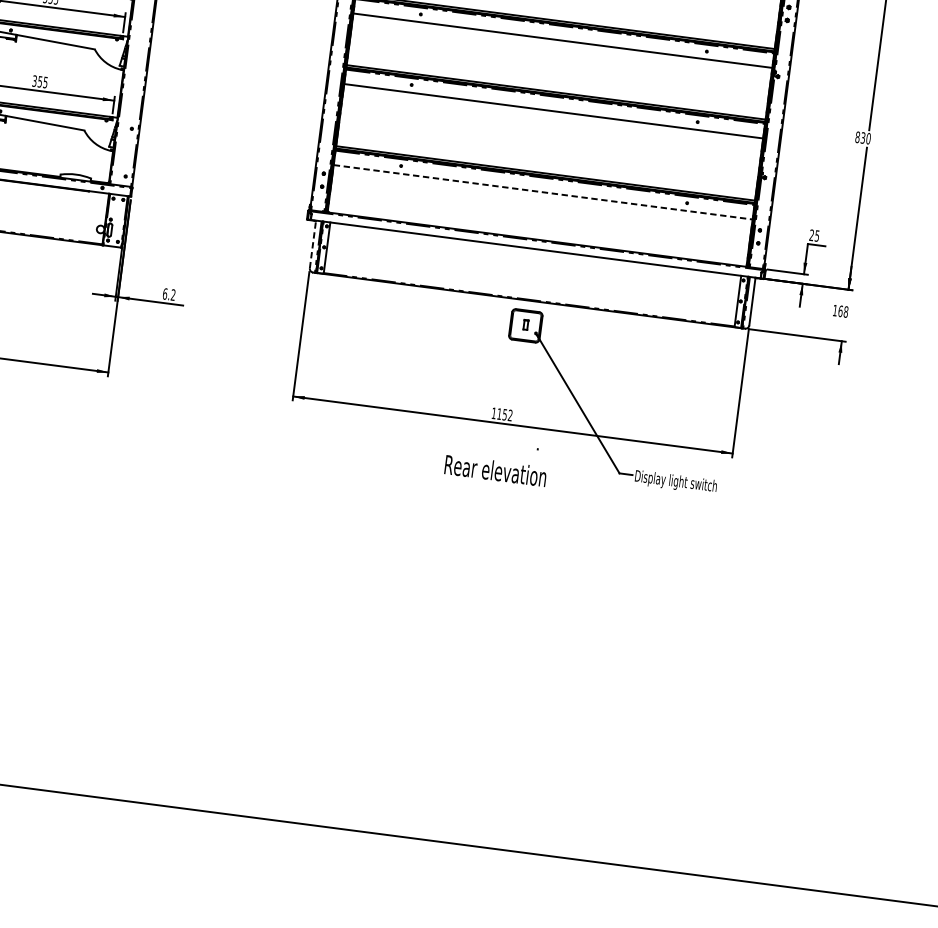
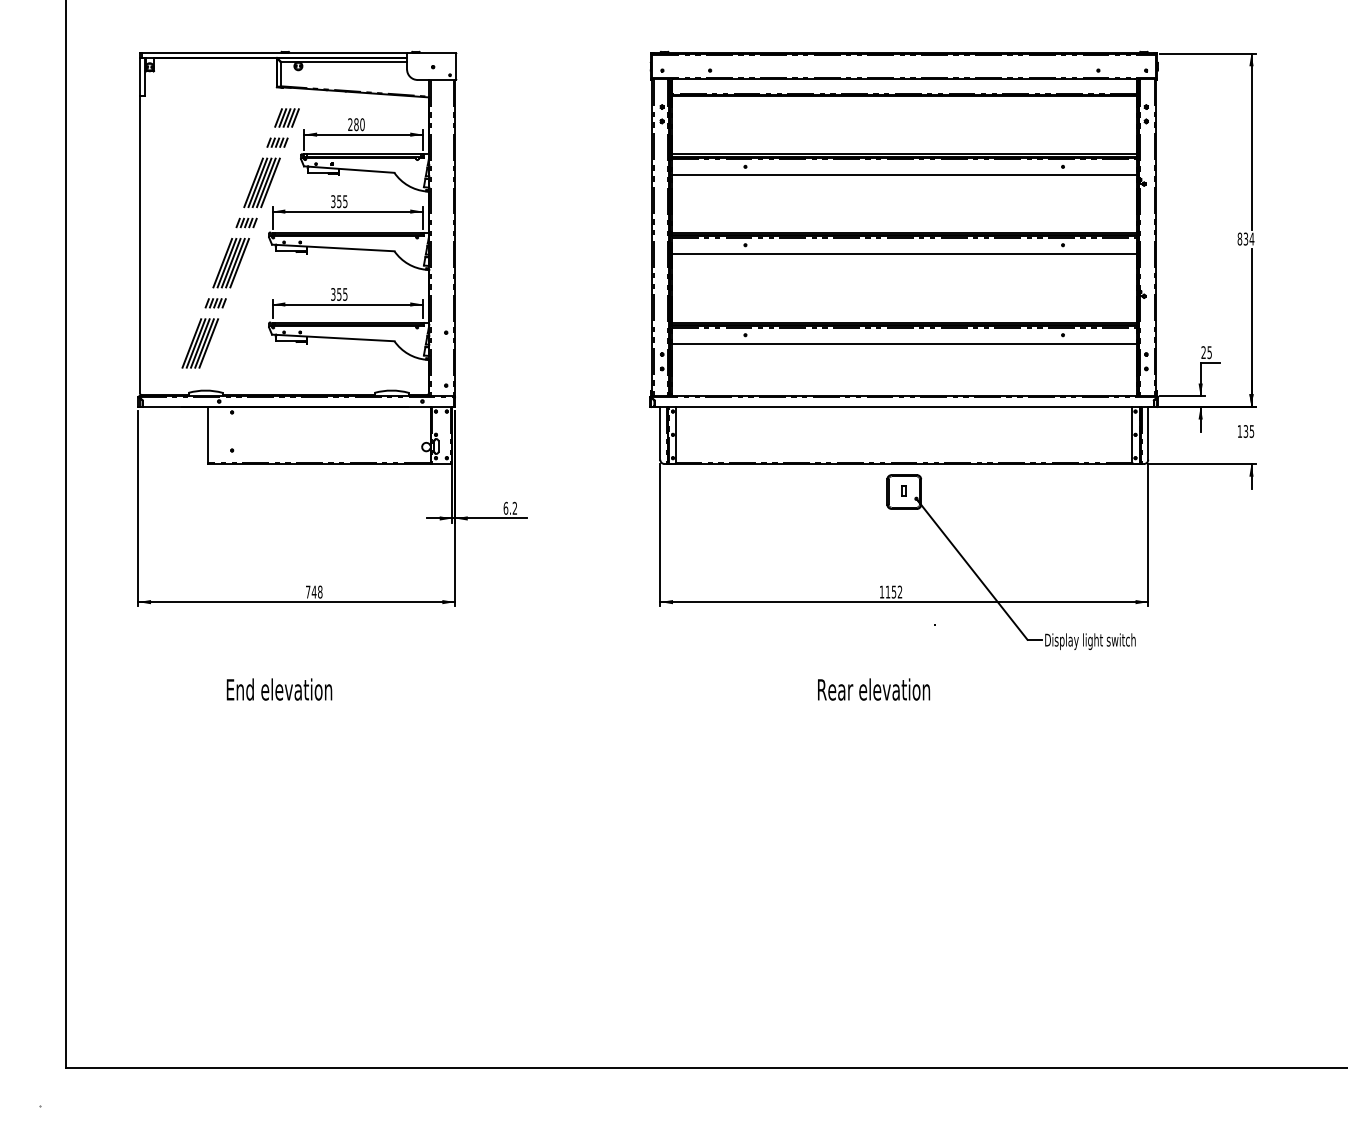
text: (868, 138) -> (1251, 238), 830 -> 834
line: (543, 192) -> (904, 343), dashed -> solid
line: (313, 243) -> (660, 432), dashed -> solid
text: (842, 311) -> (1248, 431), 168 -> 135
text: (496, 470) -> (874, 689), moved

